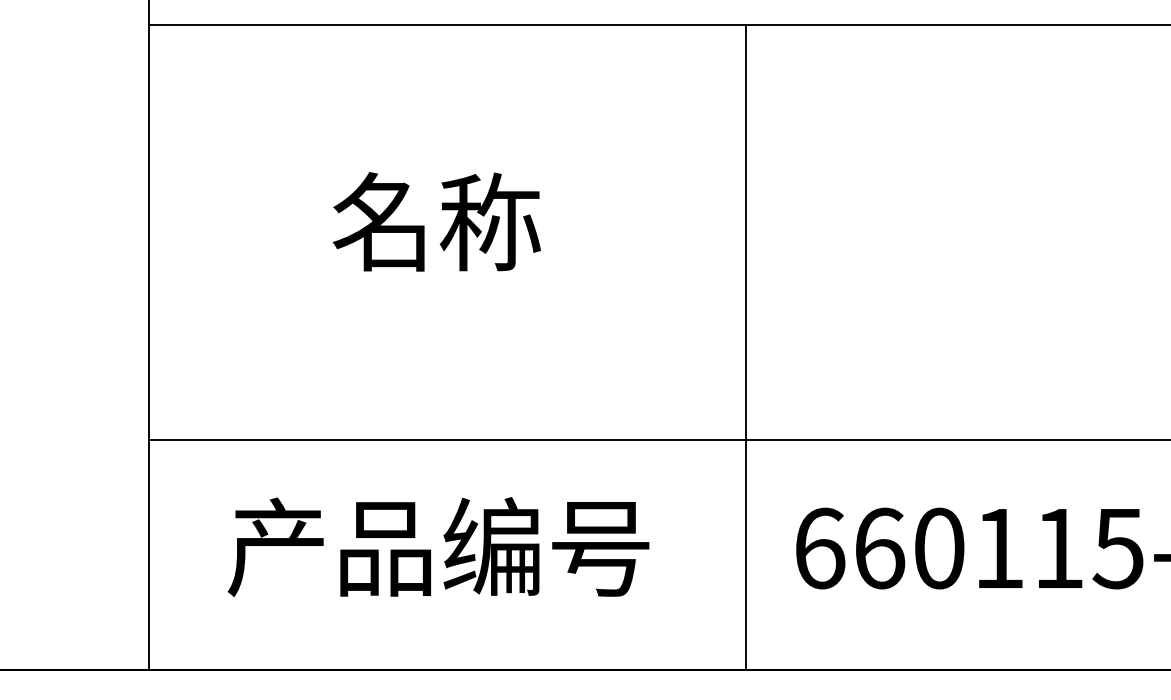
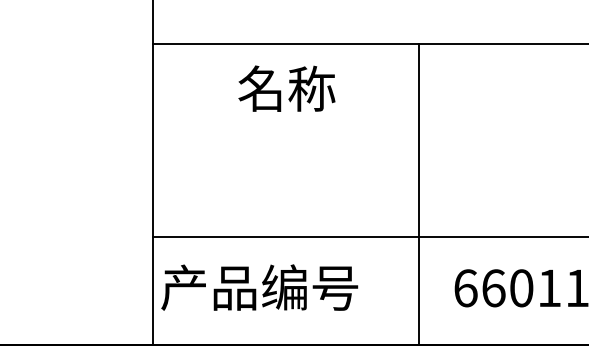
text: (436, 221) -> (286, 88), moved
line: (746, 347) -> (419, 194), moved
text: (438, 546) -> (259, 287), moved

